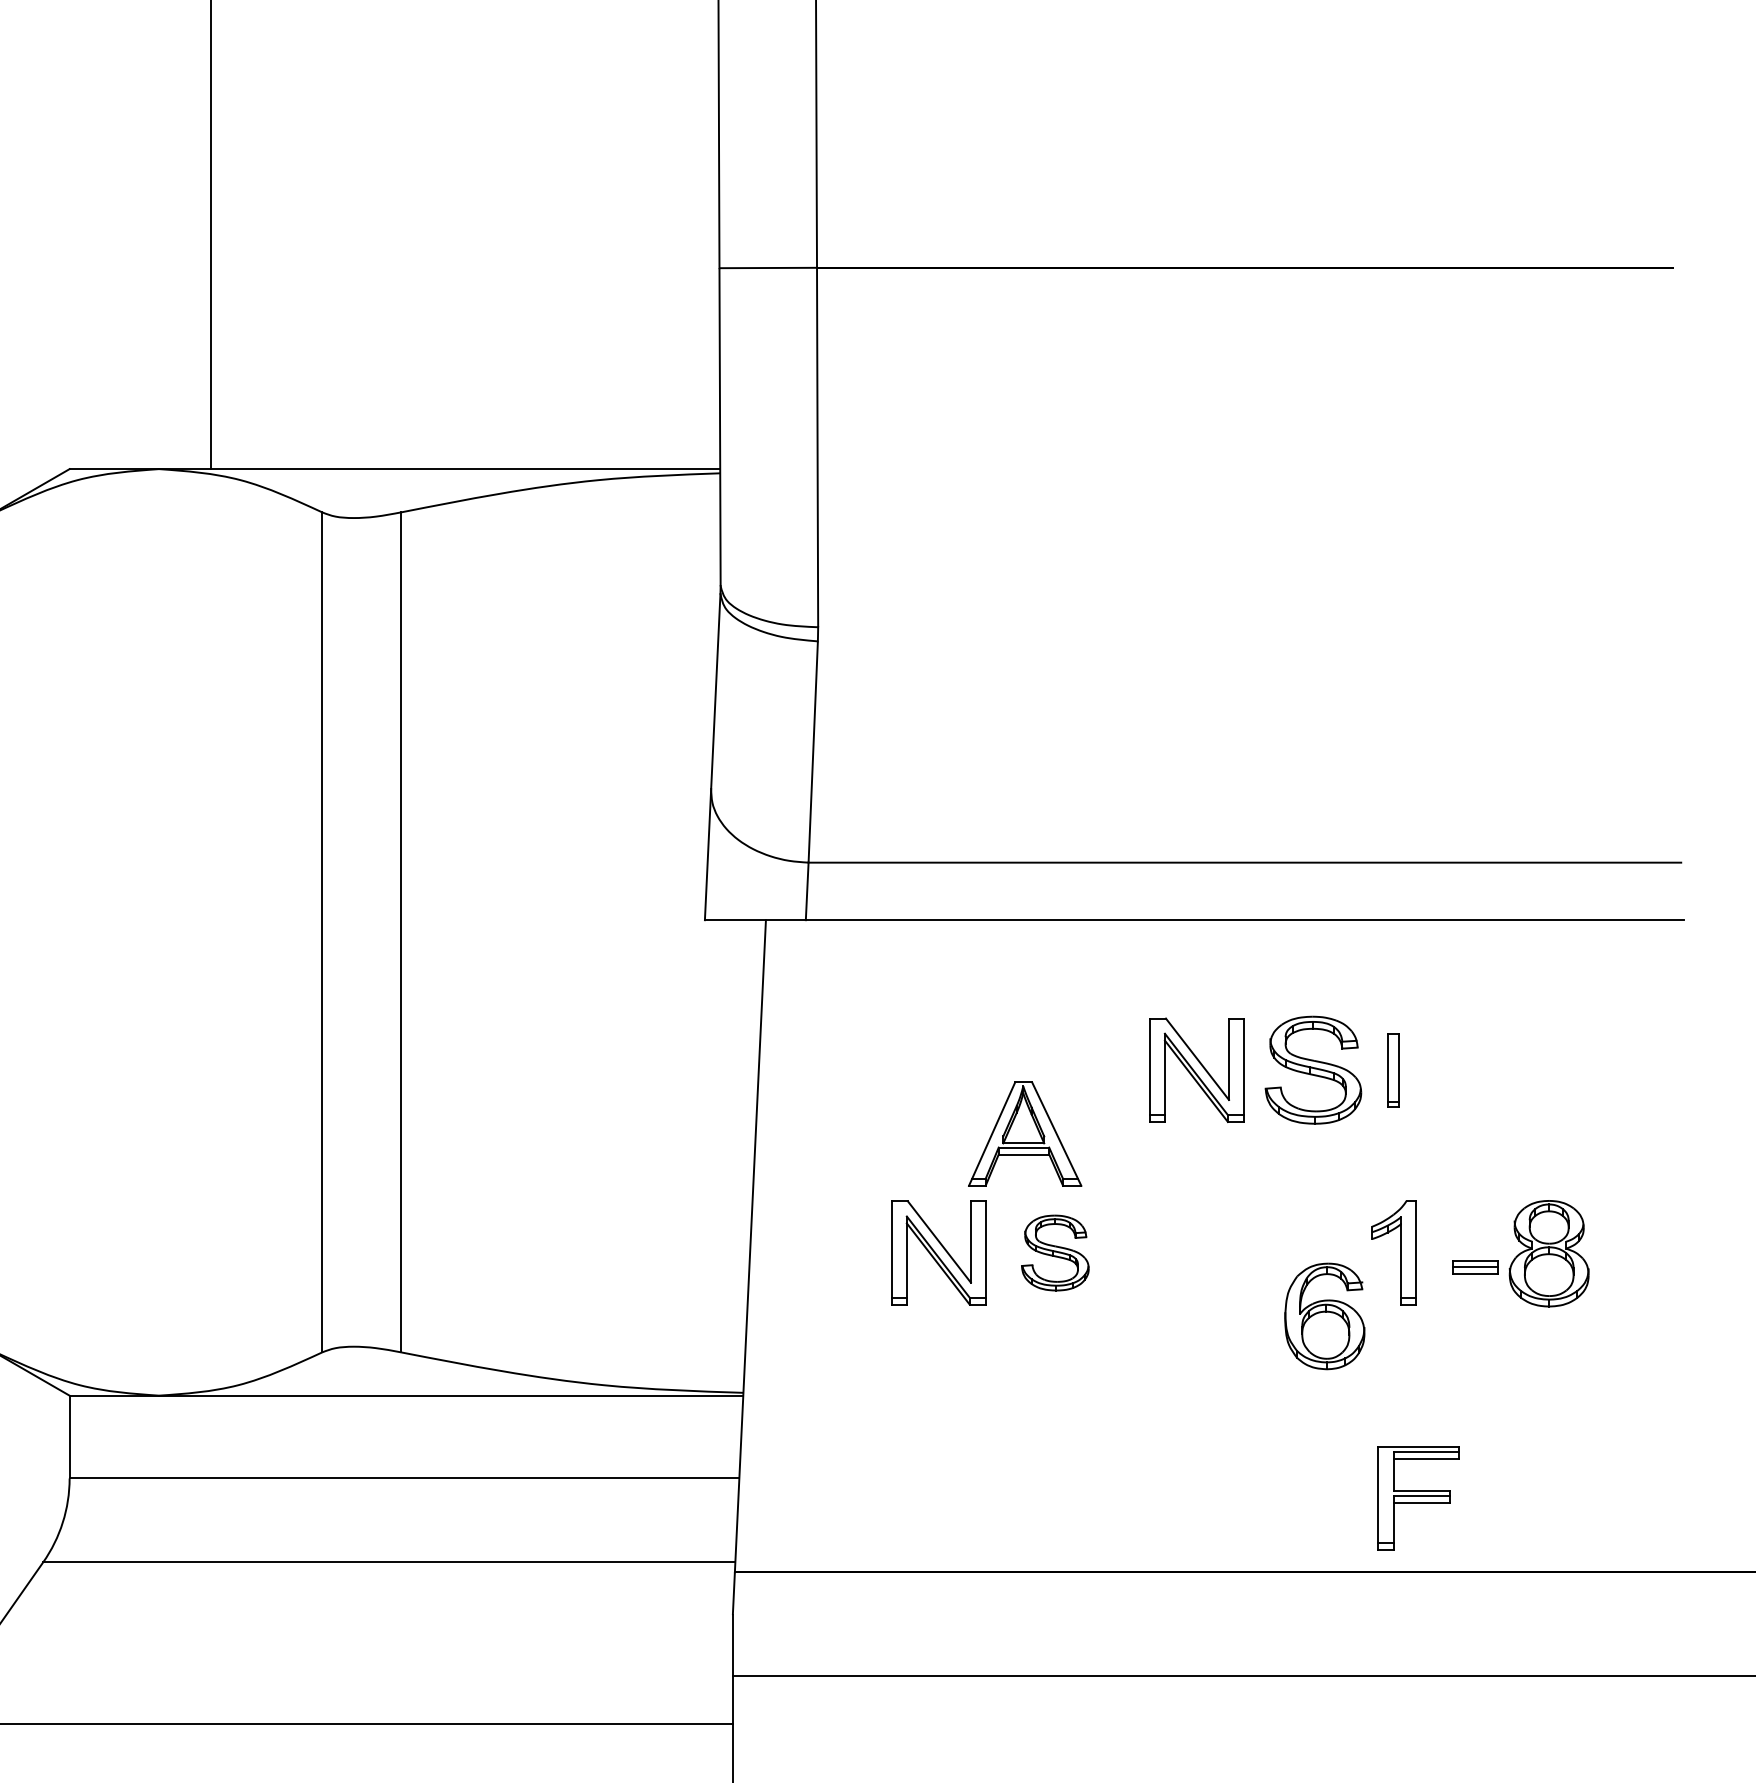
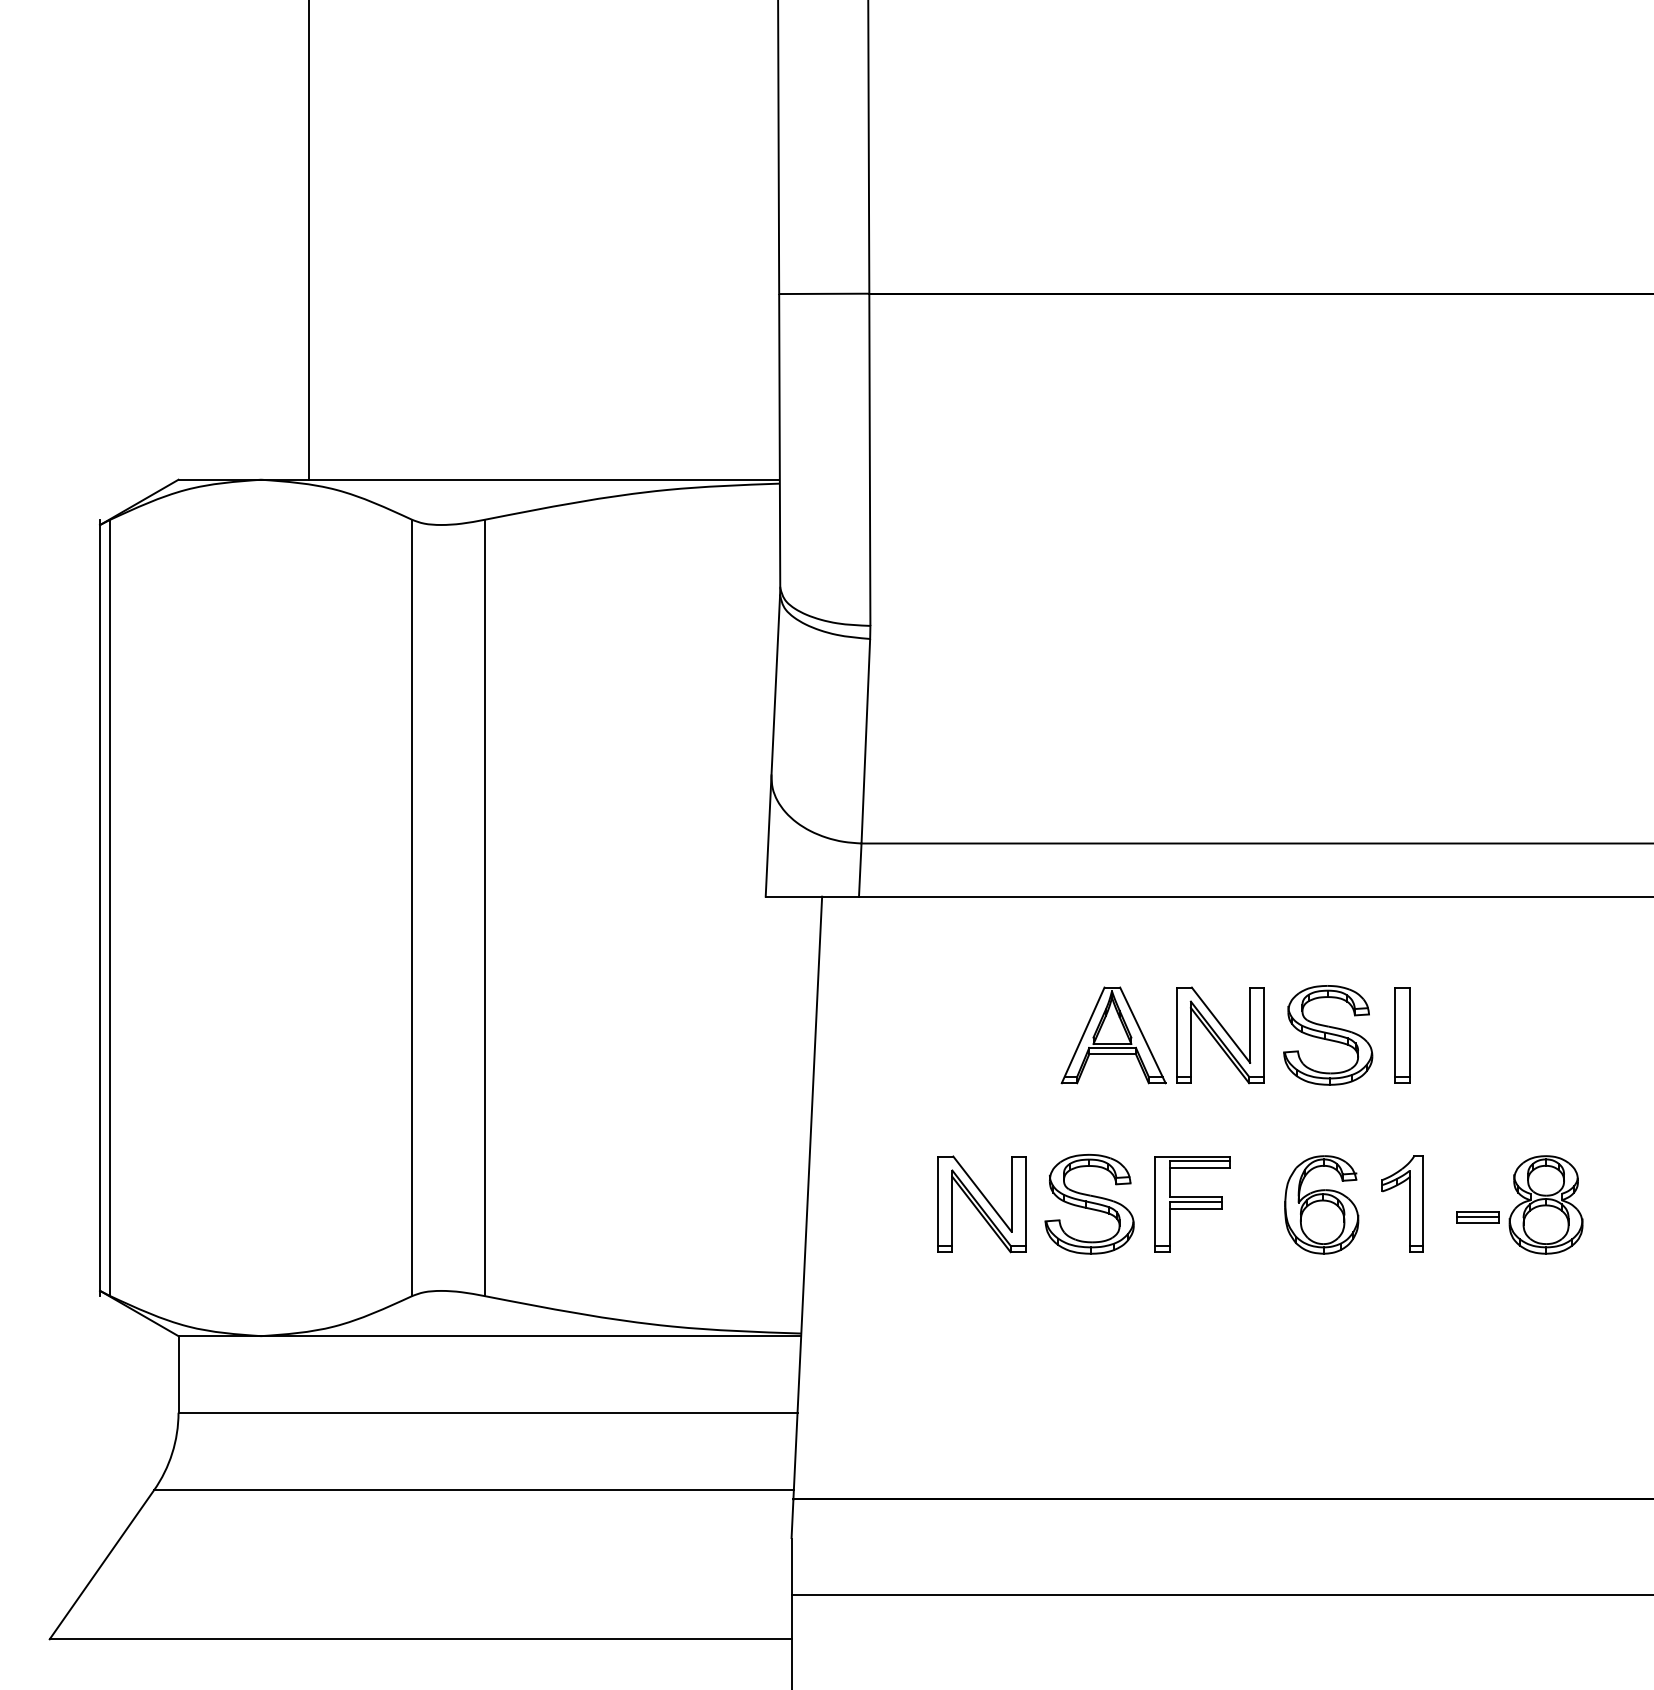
part: (1393, 1070) -> (1402, 1035), size x1.43
part: (1024, 1134) -> (1113, 1035), moved
part: (1055, 1253) -> (1089, 1204), size x1.43
part: (1324, 1315) -> (1321, 1204), moved
part: (1418, 1498) -> (1192, 1204), moved

